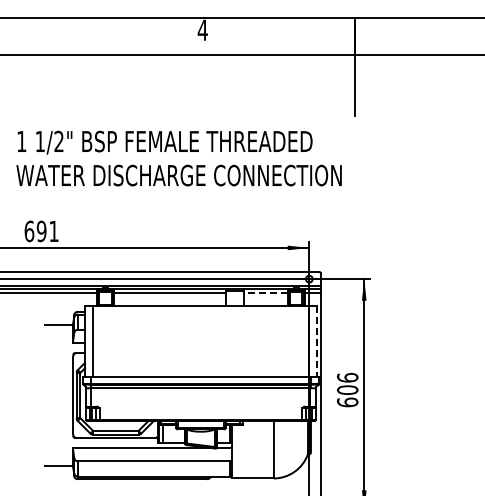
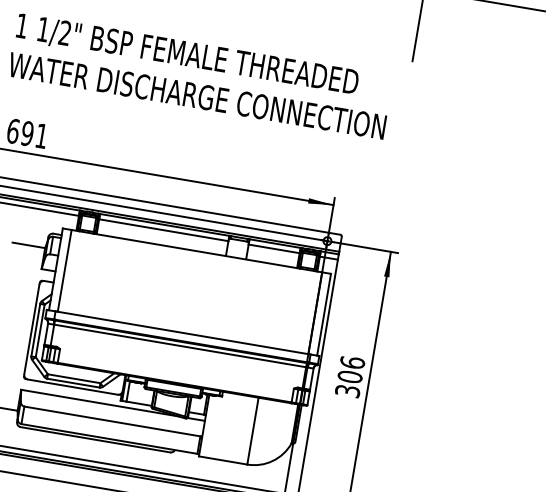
line: (265, 293) -> (274, 249), dashed -> solid
line: (316, 342) -> (323, 315), dashed -> solid
text: (347, 402) -> (347, 391), 606 -> 306

